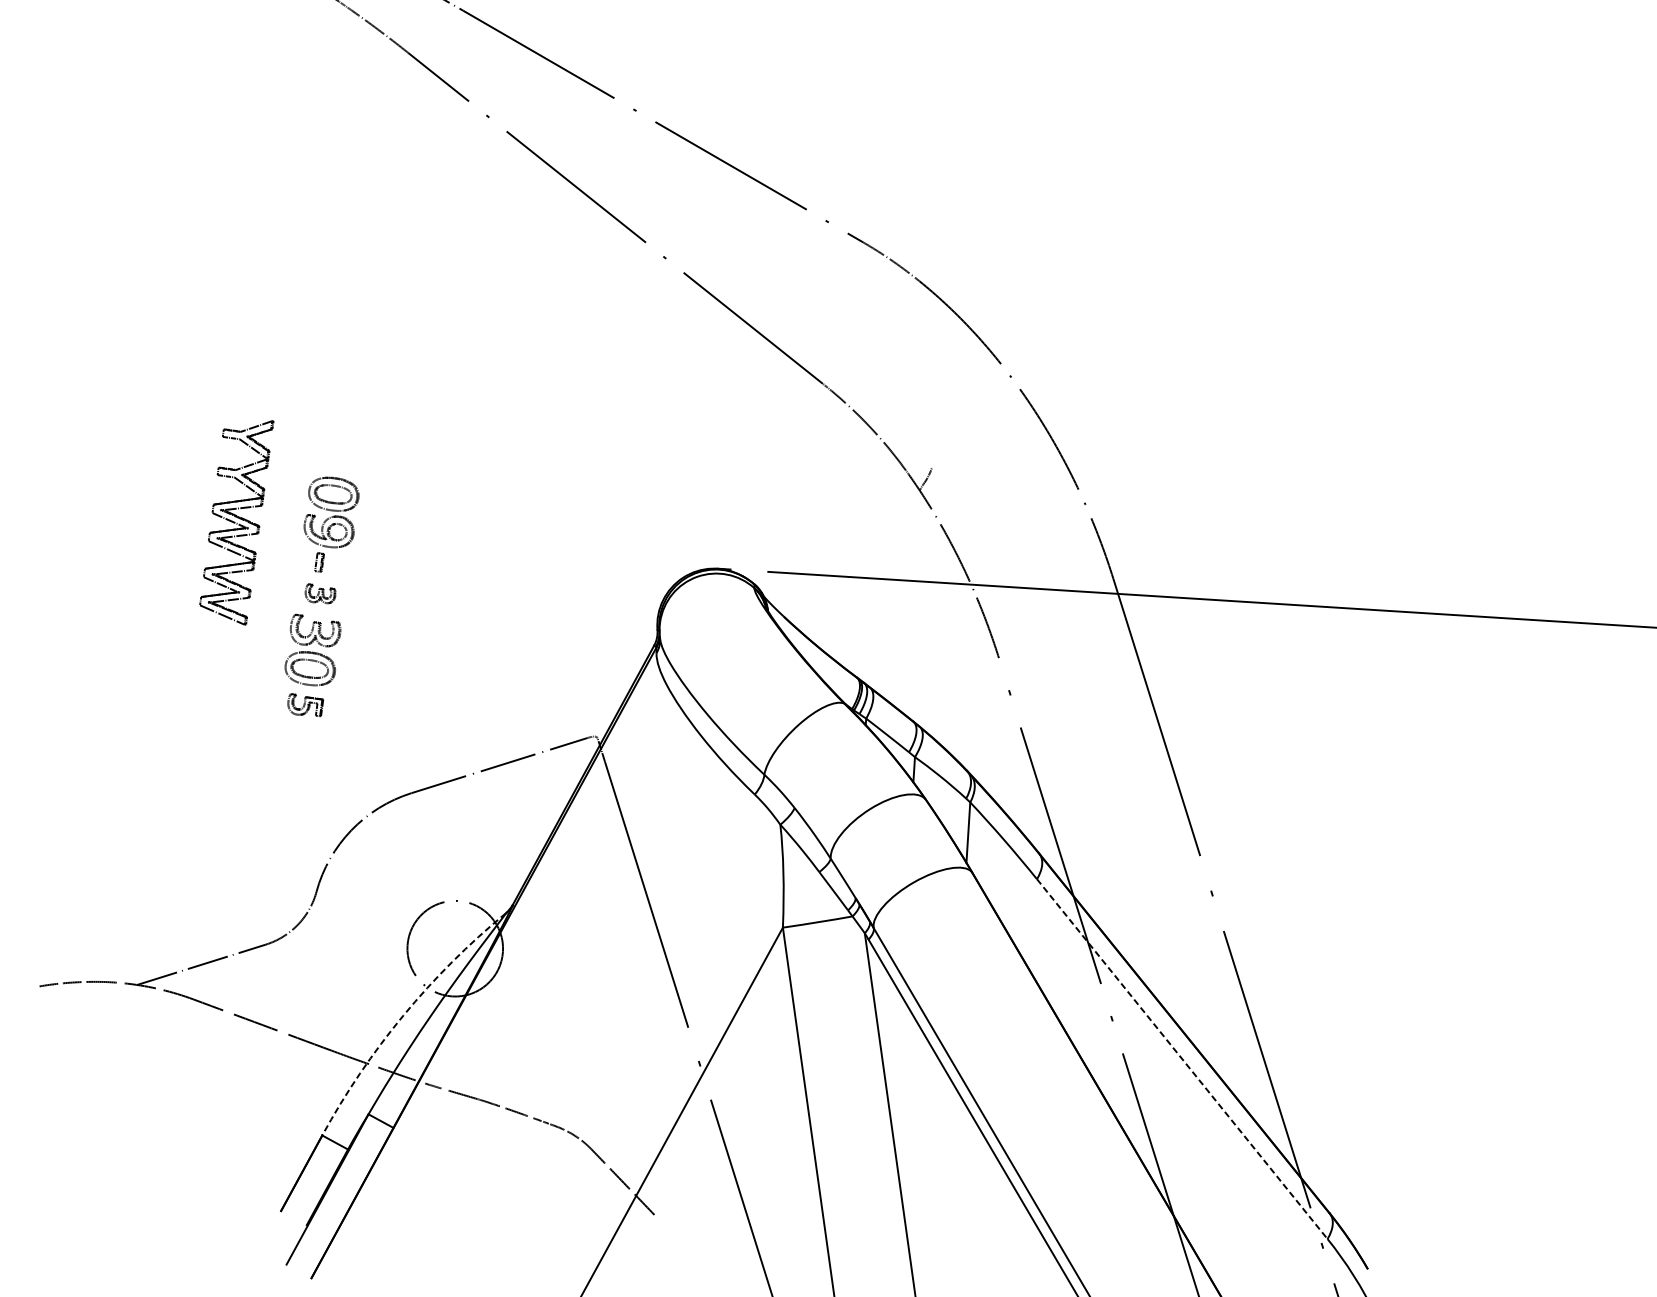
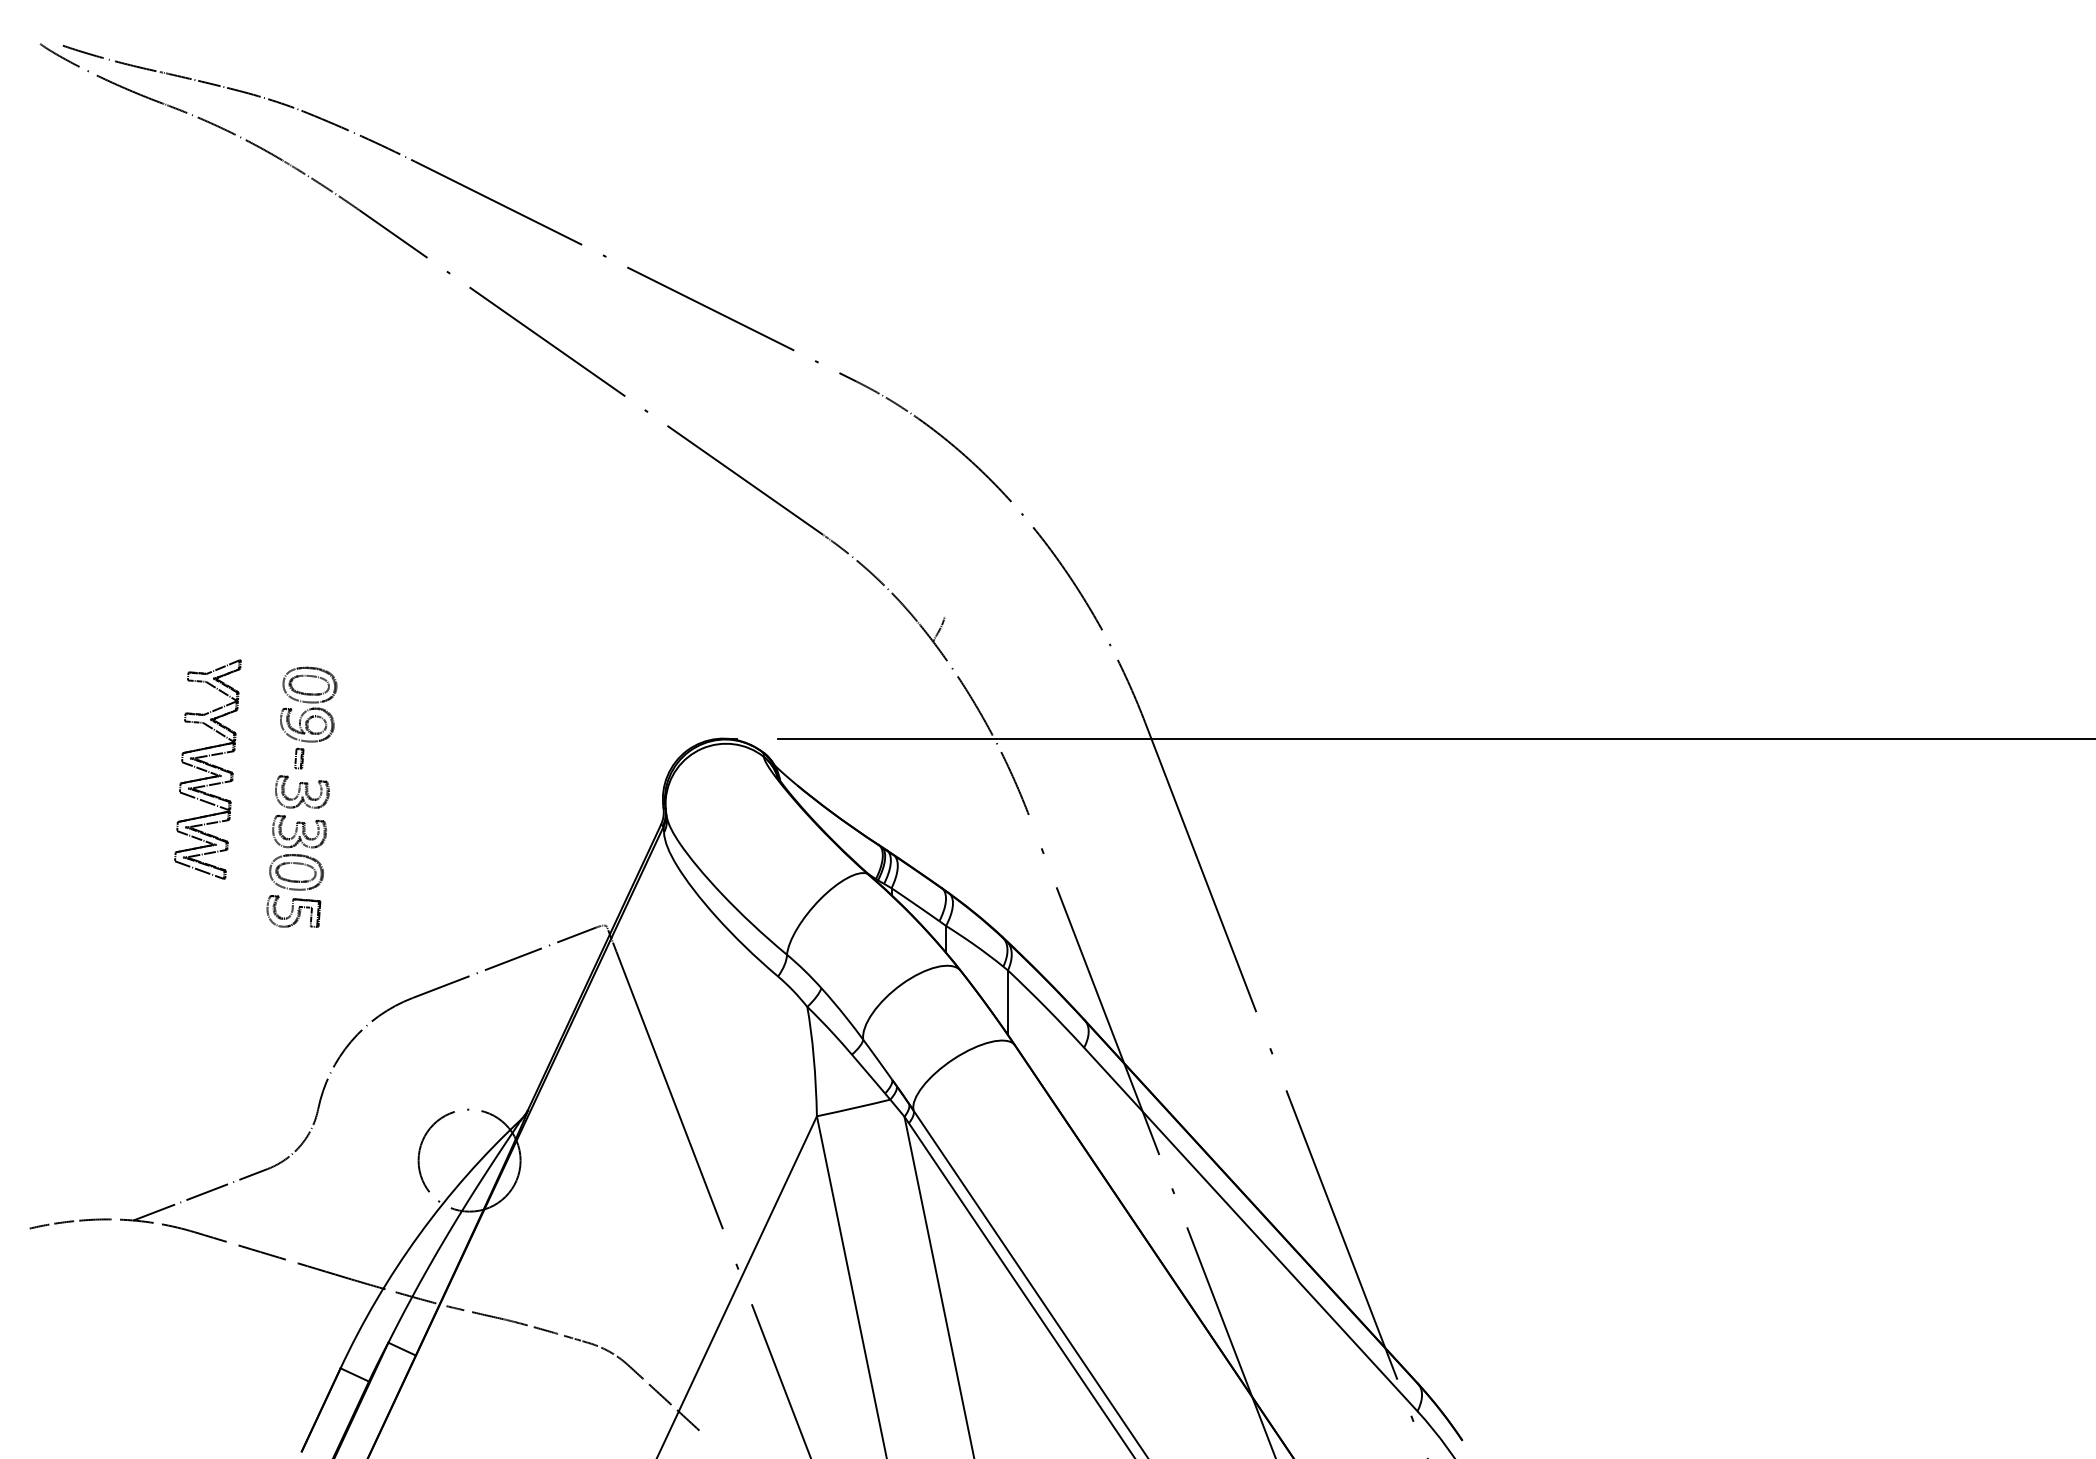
part: (235, 521) -> (207, 769), moved
part: (320, 593) -> (302, 791), size x1.67
part: (305, 705) -> (293, 911), size x1.43
arc: (403, 1015) -> (418, 1235), dashed -> solid
line: (1182, 1059) -> (1250, 1229), dashed -> solid

